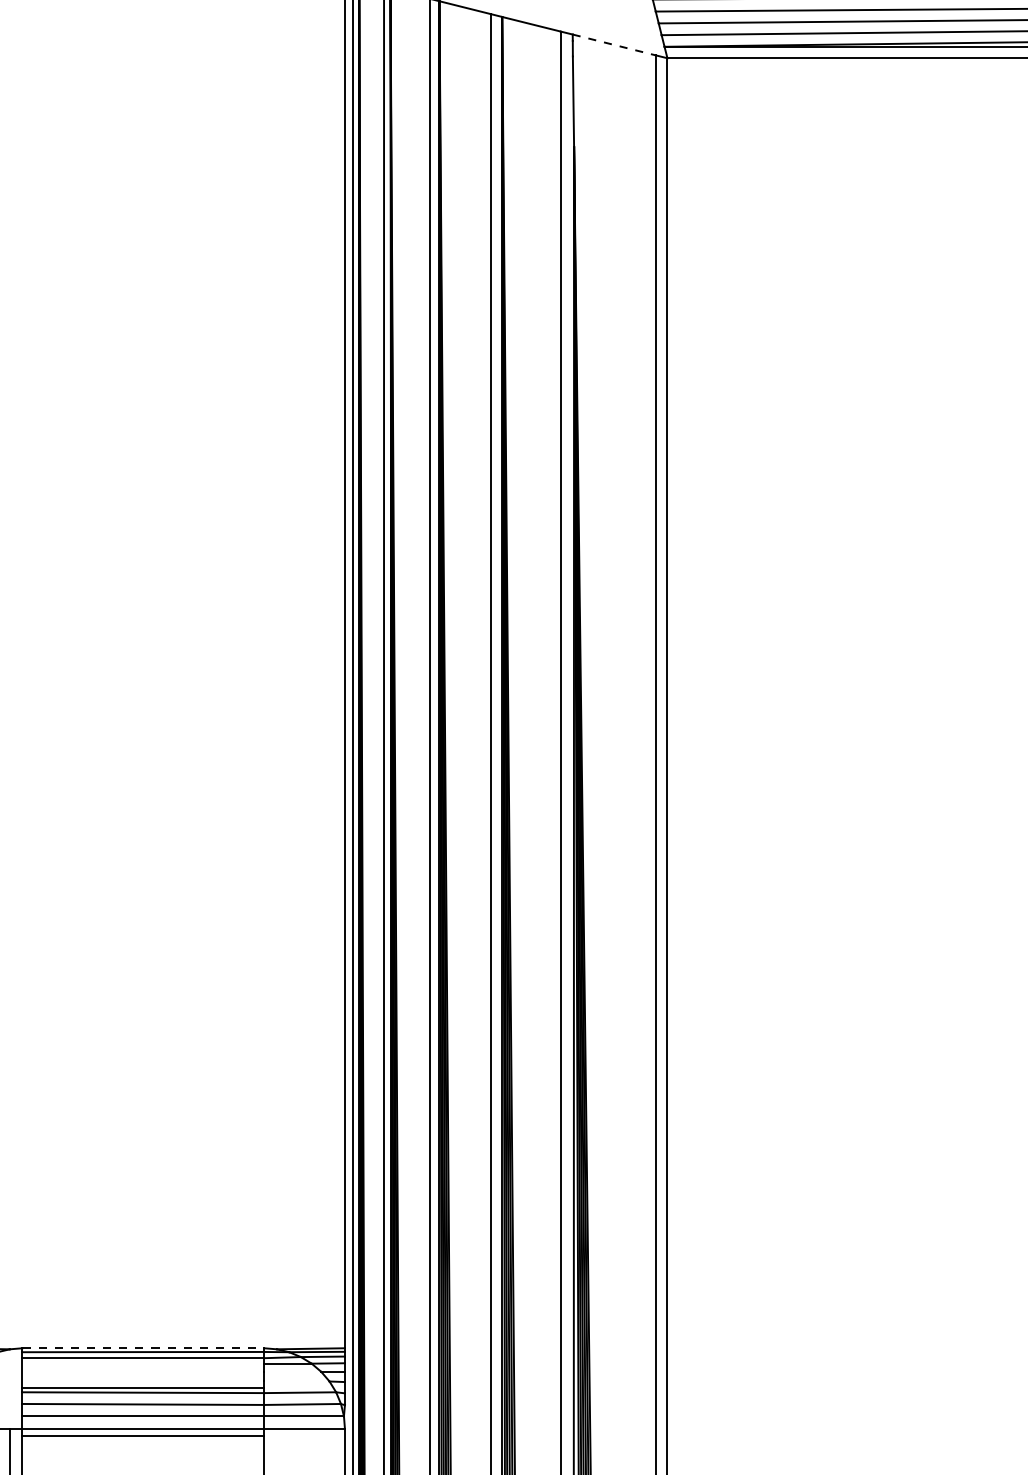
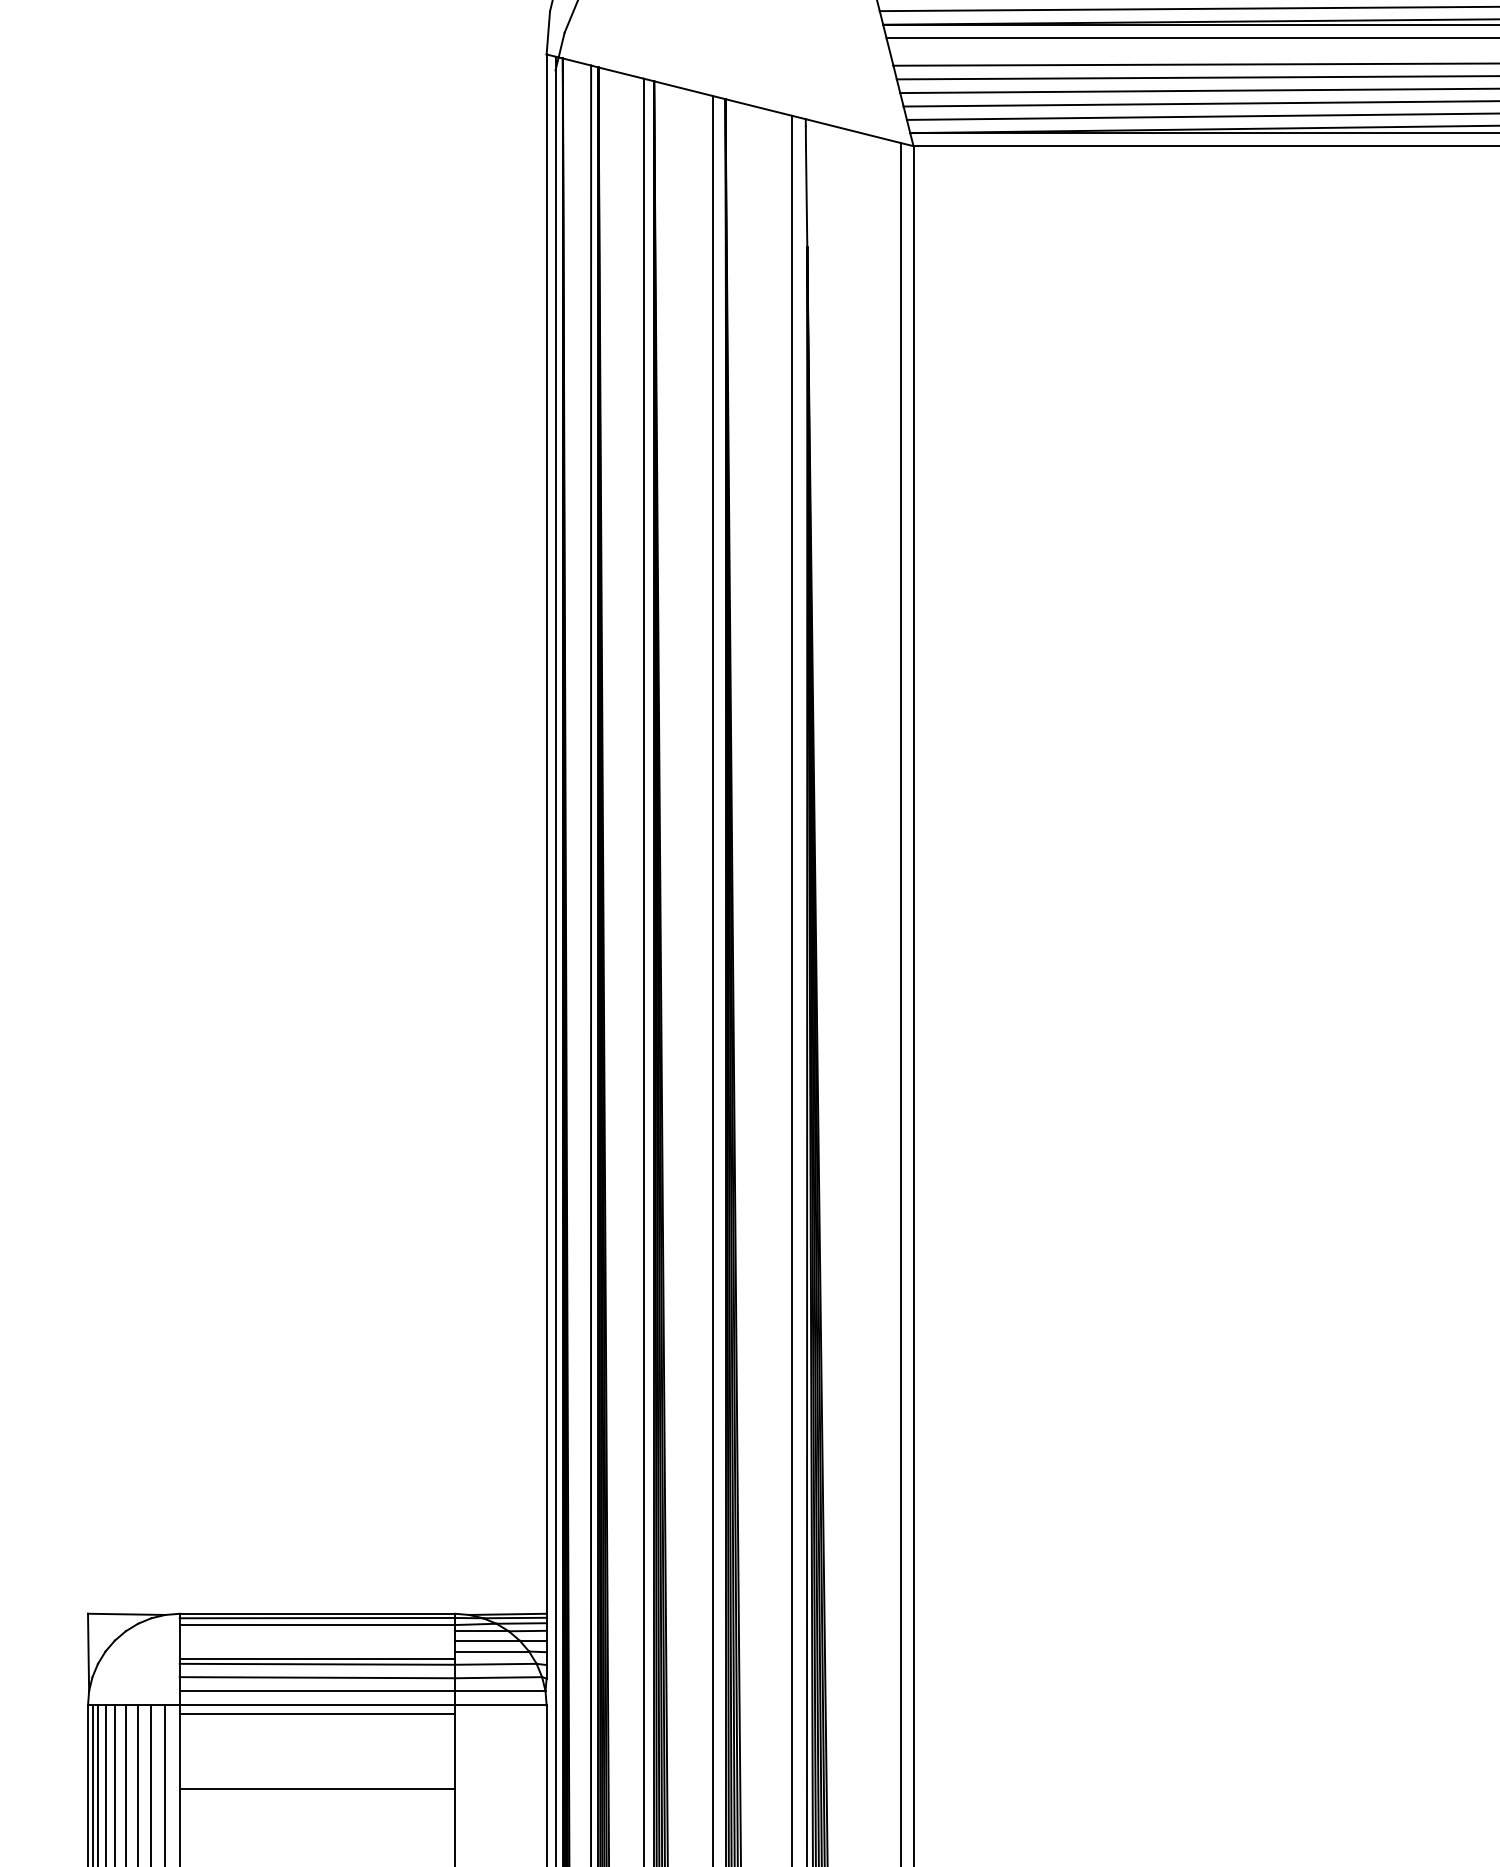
line: (614, 45) -> (853, 131), dashed -> solid
line: (143, 1348) -> (317, 1613), dashed -> solid
line: (292, 1371) -> (486, 1640), added
line: (296, 1381) -> (491, 1651), added

